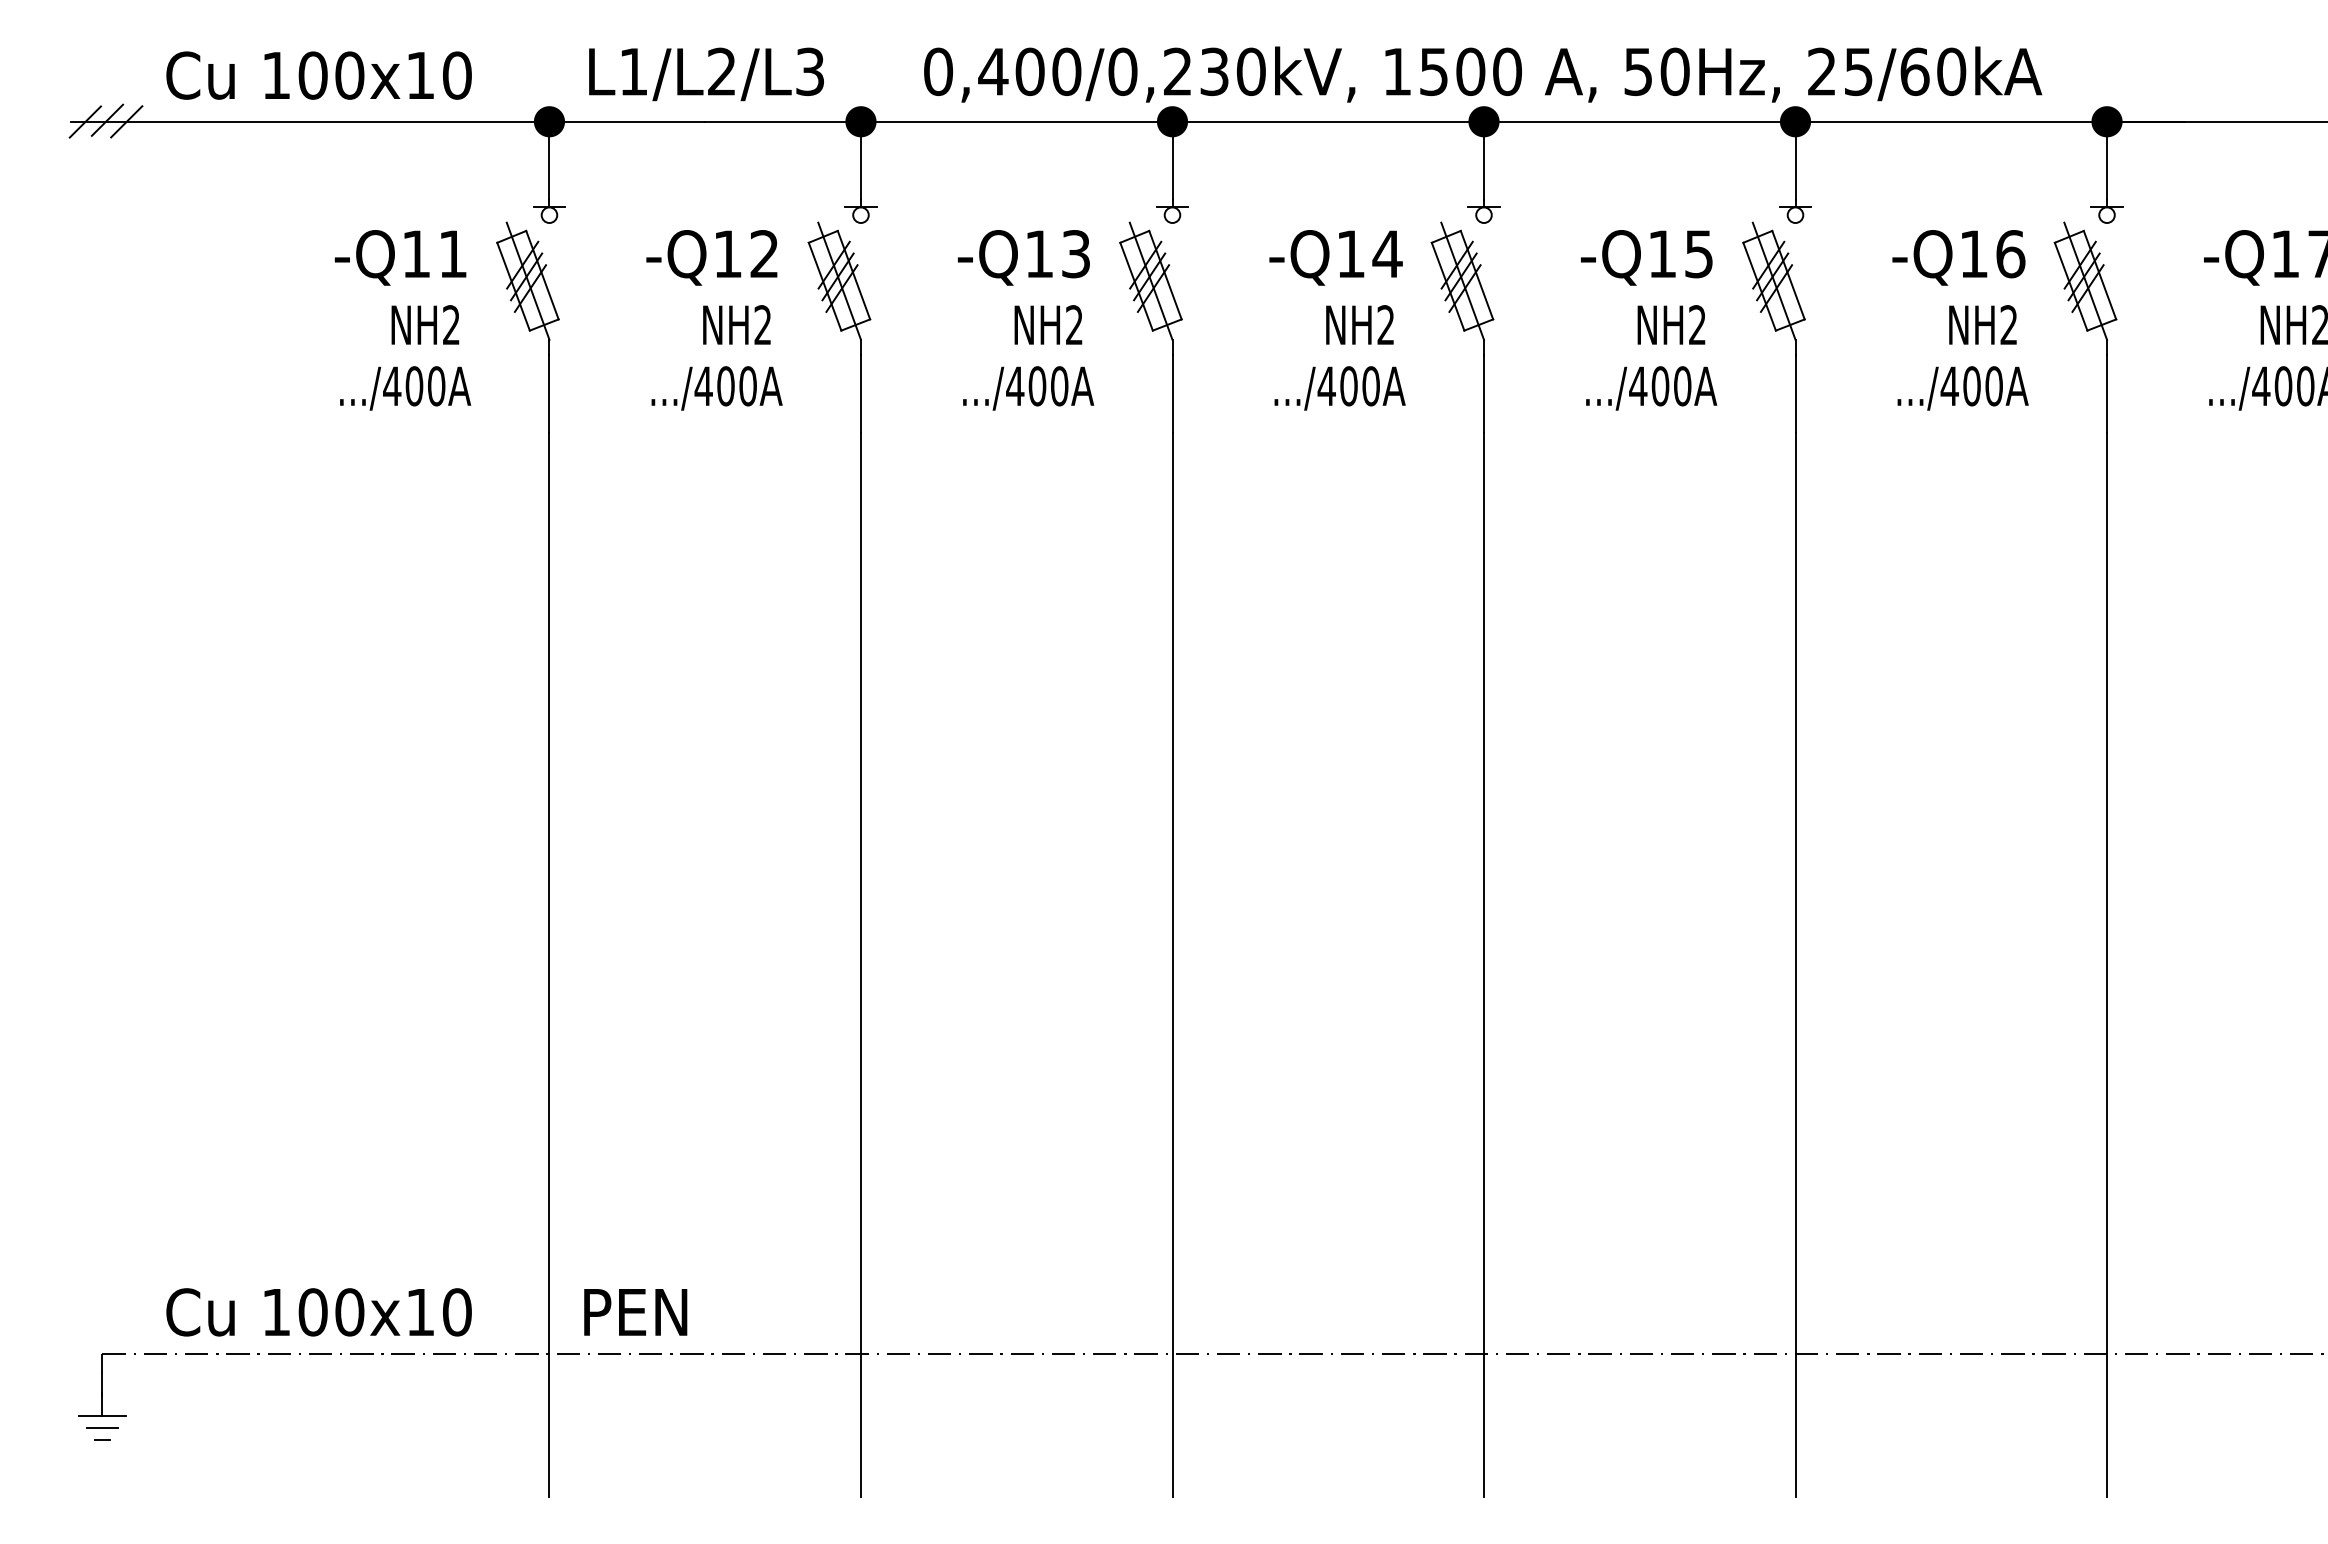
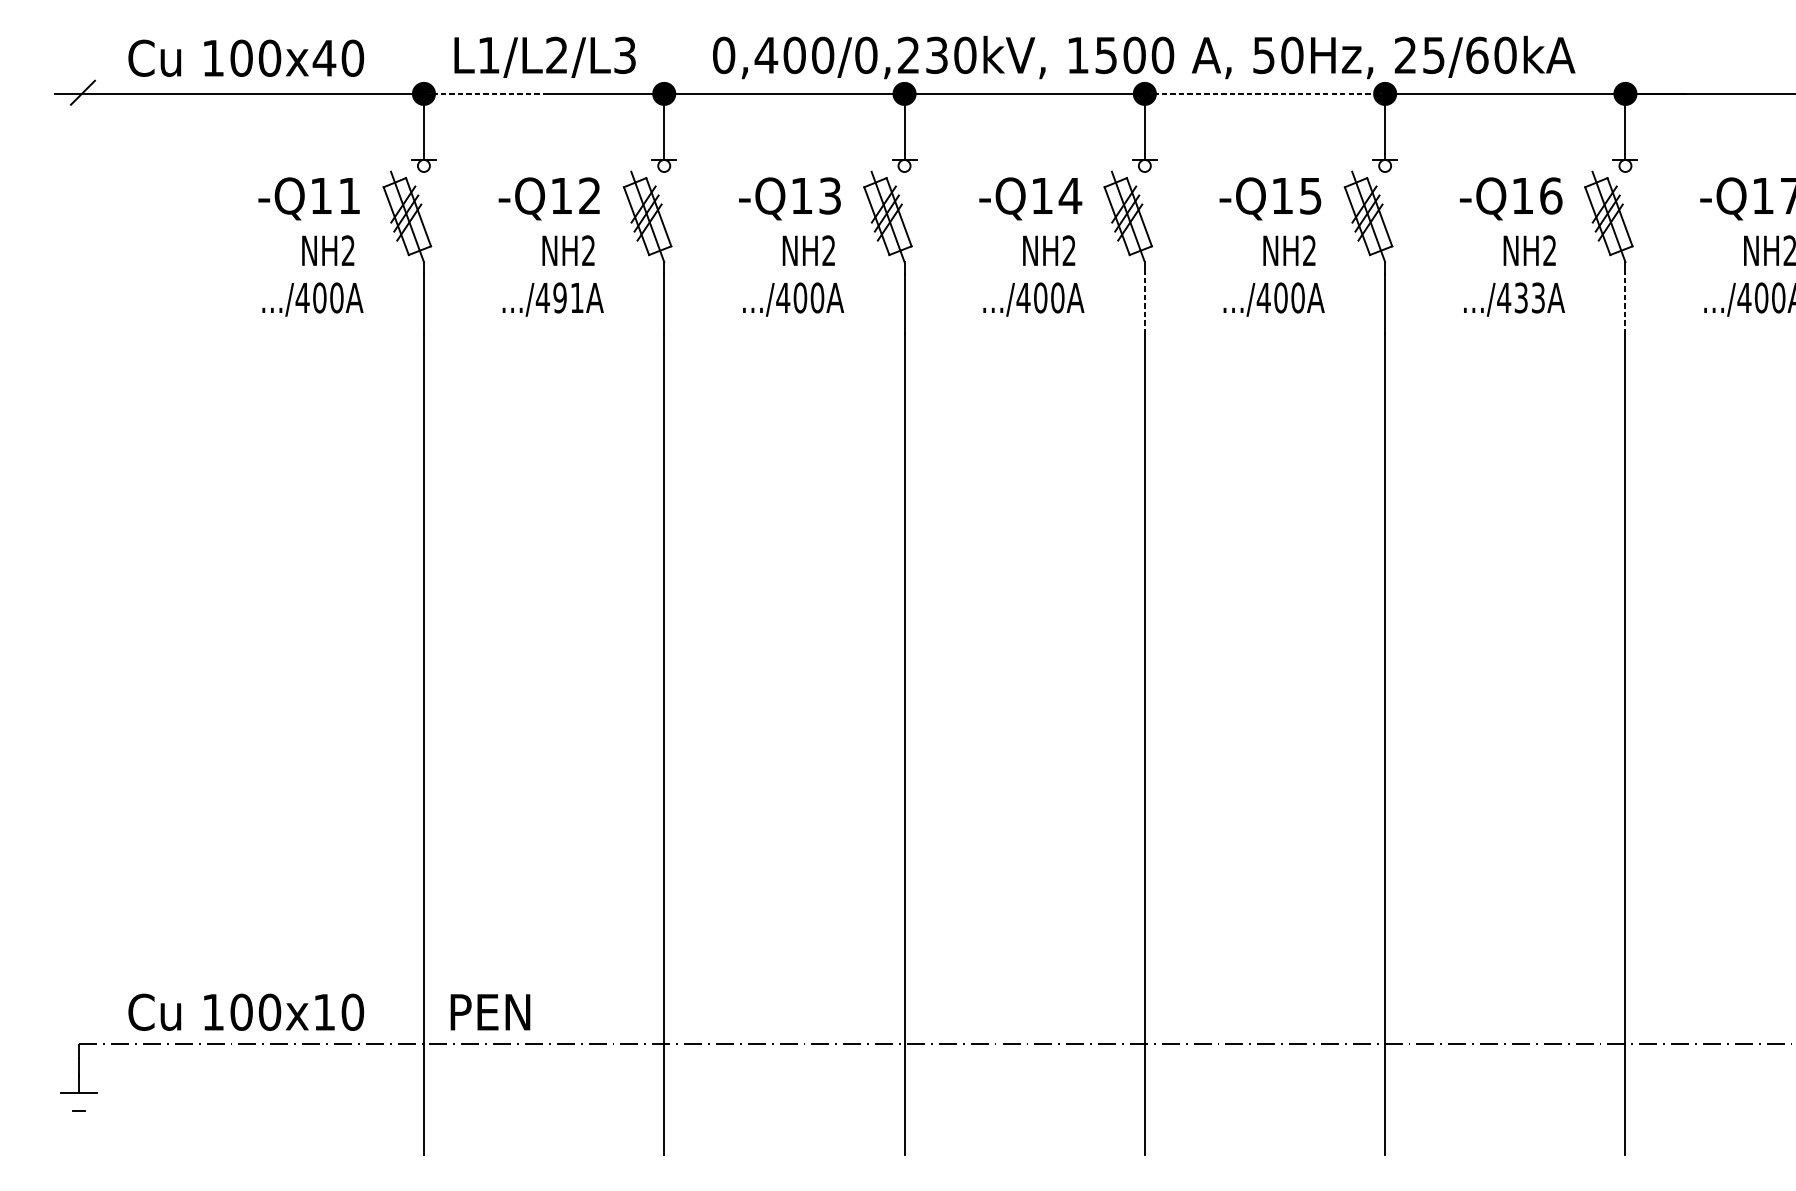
text: (420, 75) -> (324, 58), 100x10 -> 100x40
line: (84, 121) -> (65, 93), removed
line: (126, 121) -> (97, 93), removed
line: (627, 121) -> (484, 93), solid -> dashed
line: (1639, 121) -> (1264, 93), solid -> dashed
text: (736, 386) -> (568, 298), .../400A -> .../491A
text: (1982, 386) -> (1529, 298), .../400A -> .../433A
line: (1484, 394) -> (1145, 304), solid -> dashed
line: (2107, 394) -> (1625, 304), solid -> dashed
line: (102, 1427) -> (79, 1101), removed

